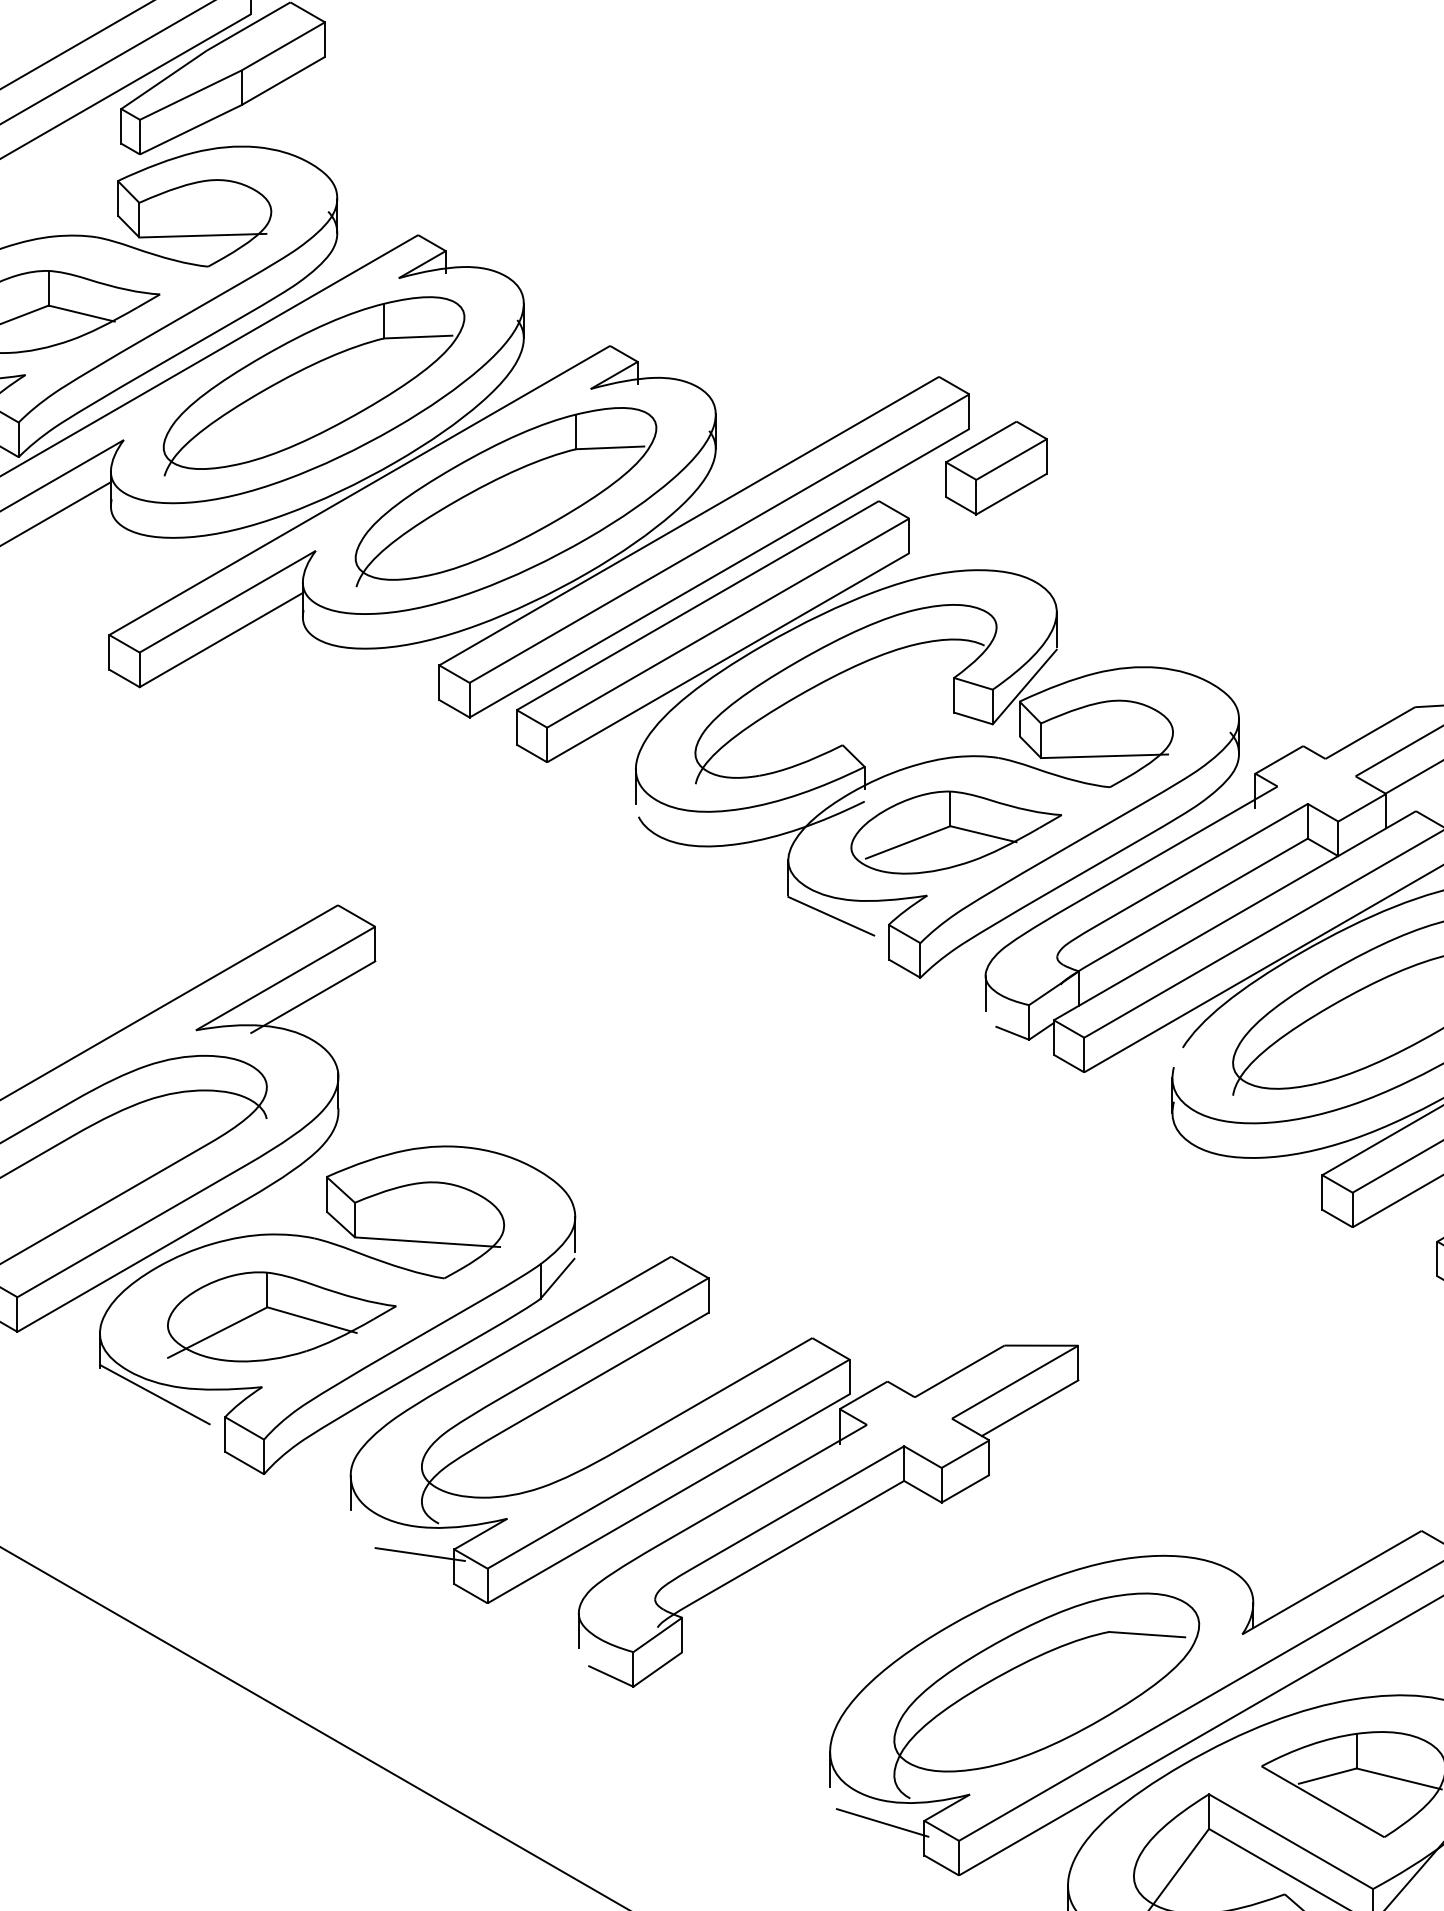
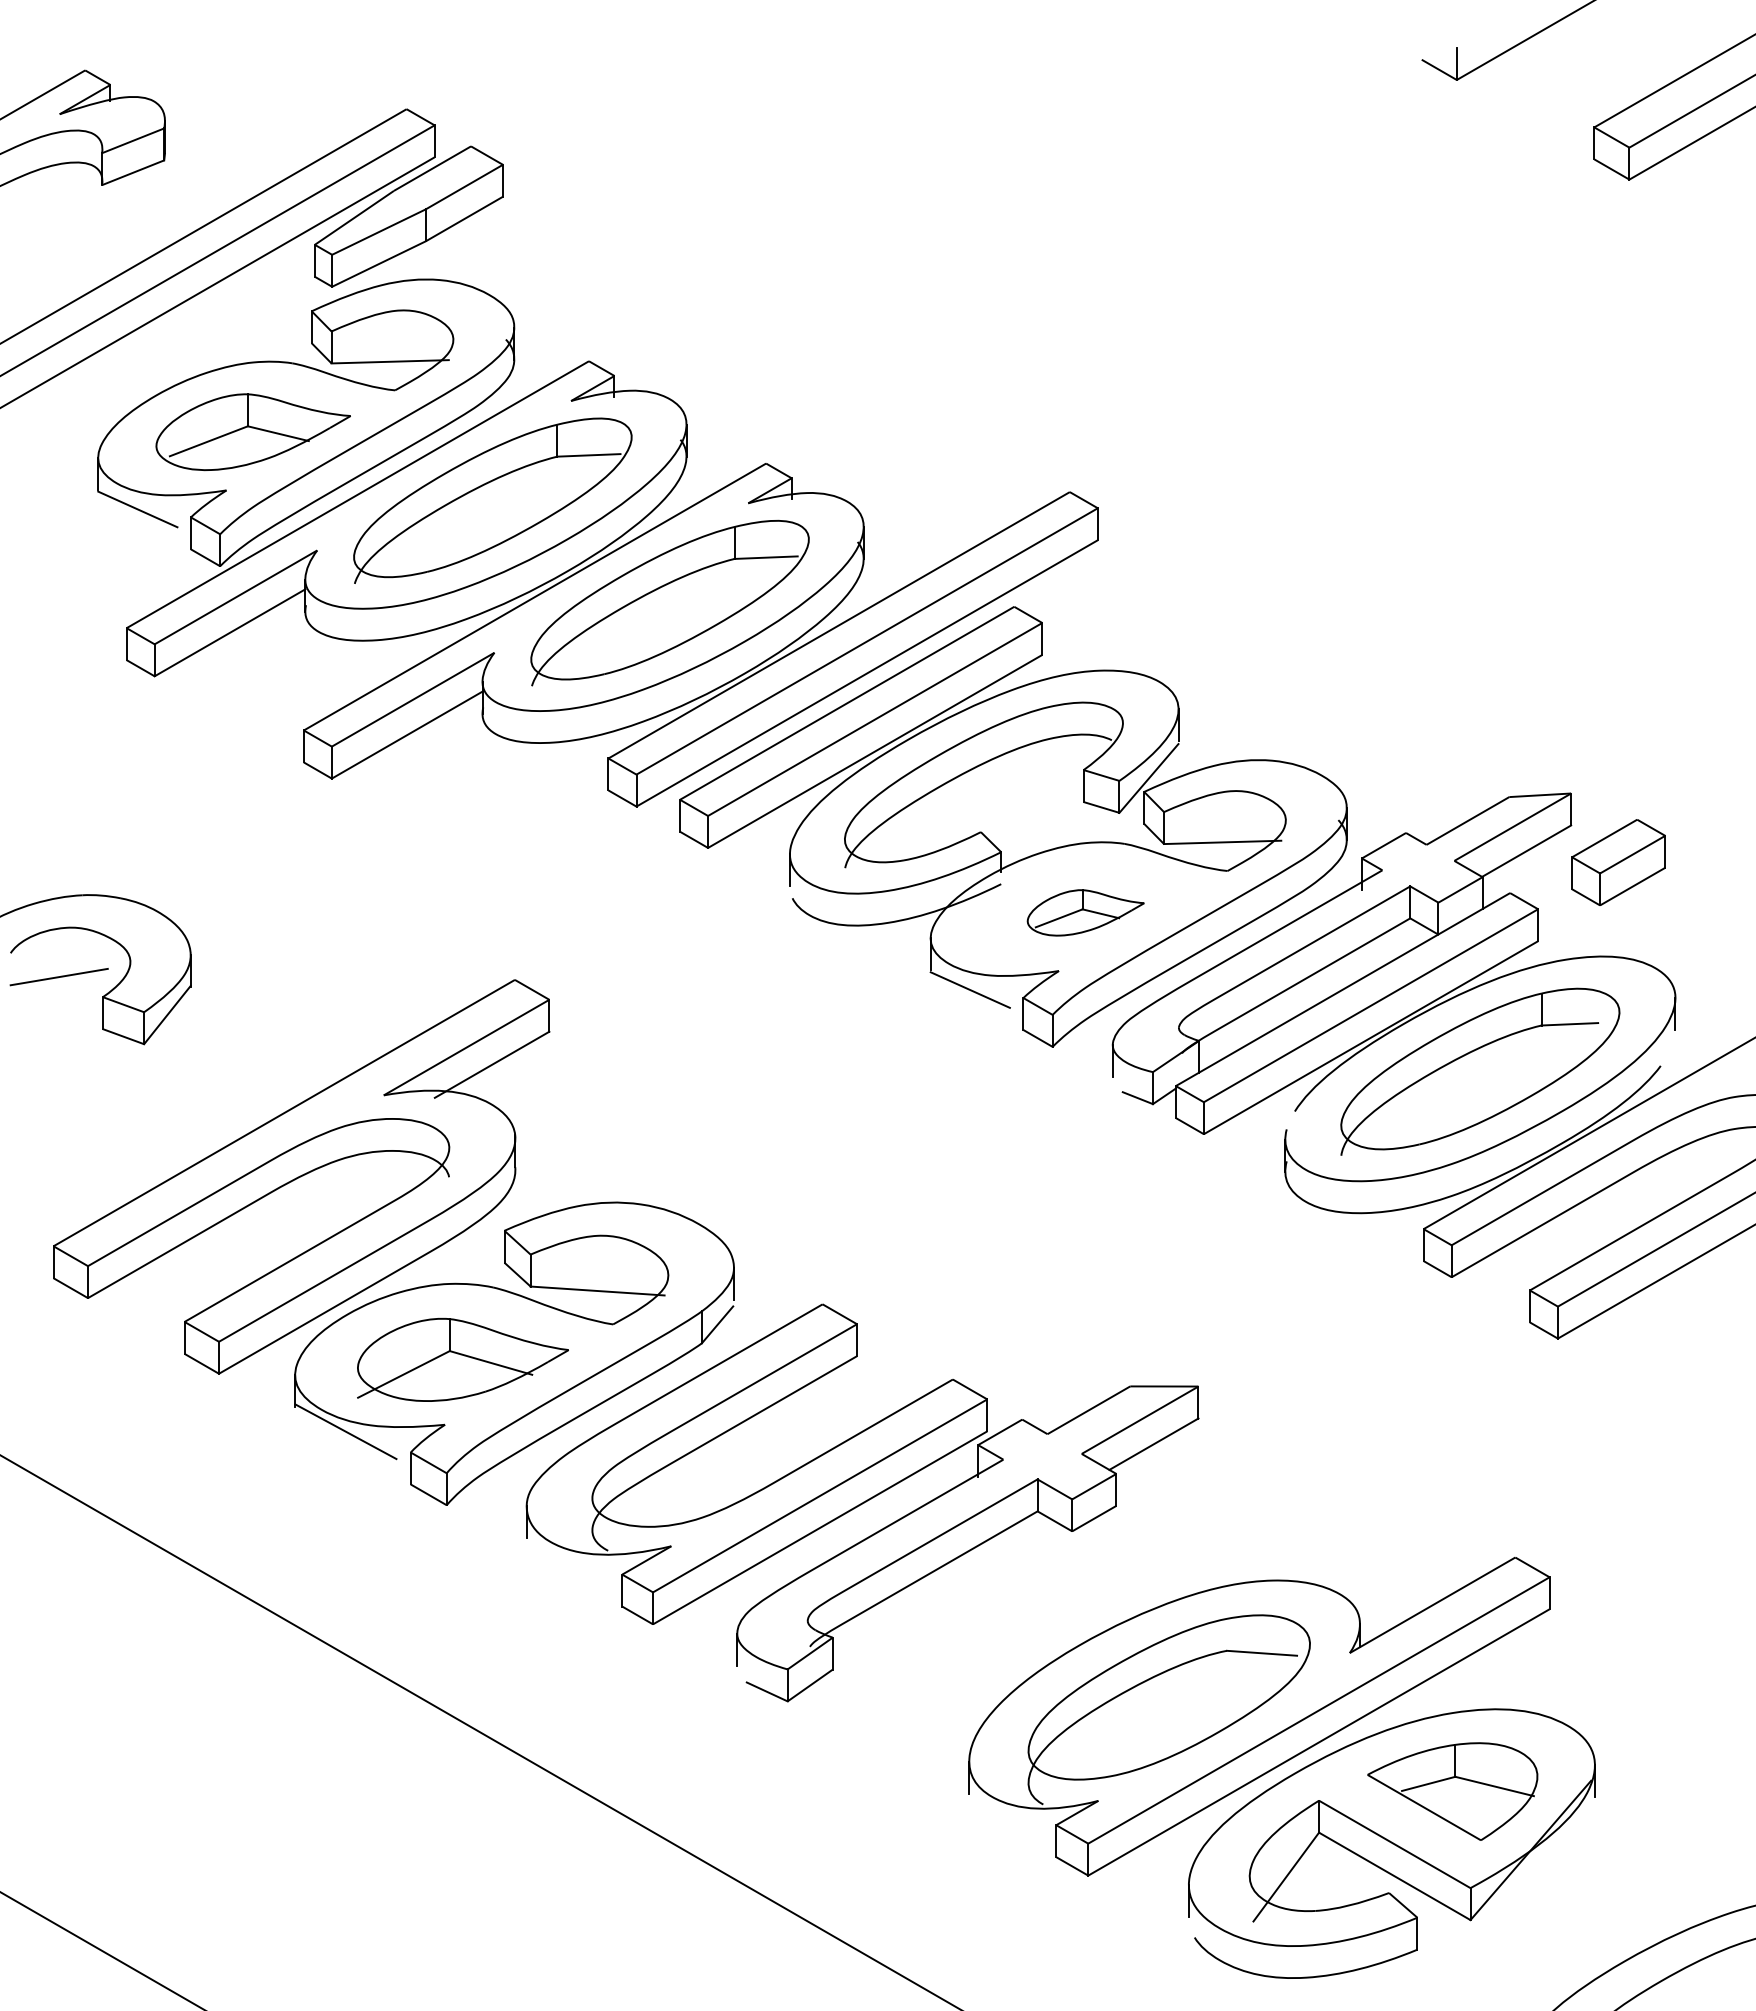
part: (996, 467) -> (1122, 575), removed
part: (956, 832) -> (1085, 912), size x0.6
line: (419, 1554) -> (590, 1579), removed
line: (882, 1822) -> (1017, 1826), removed

